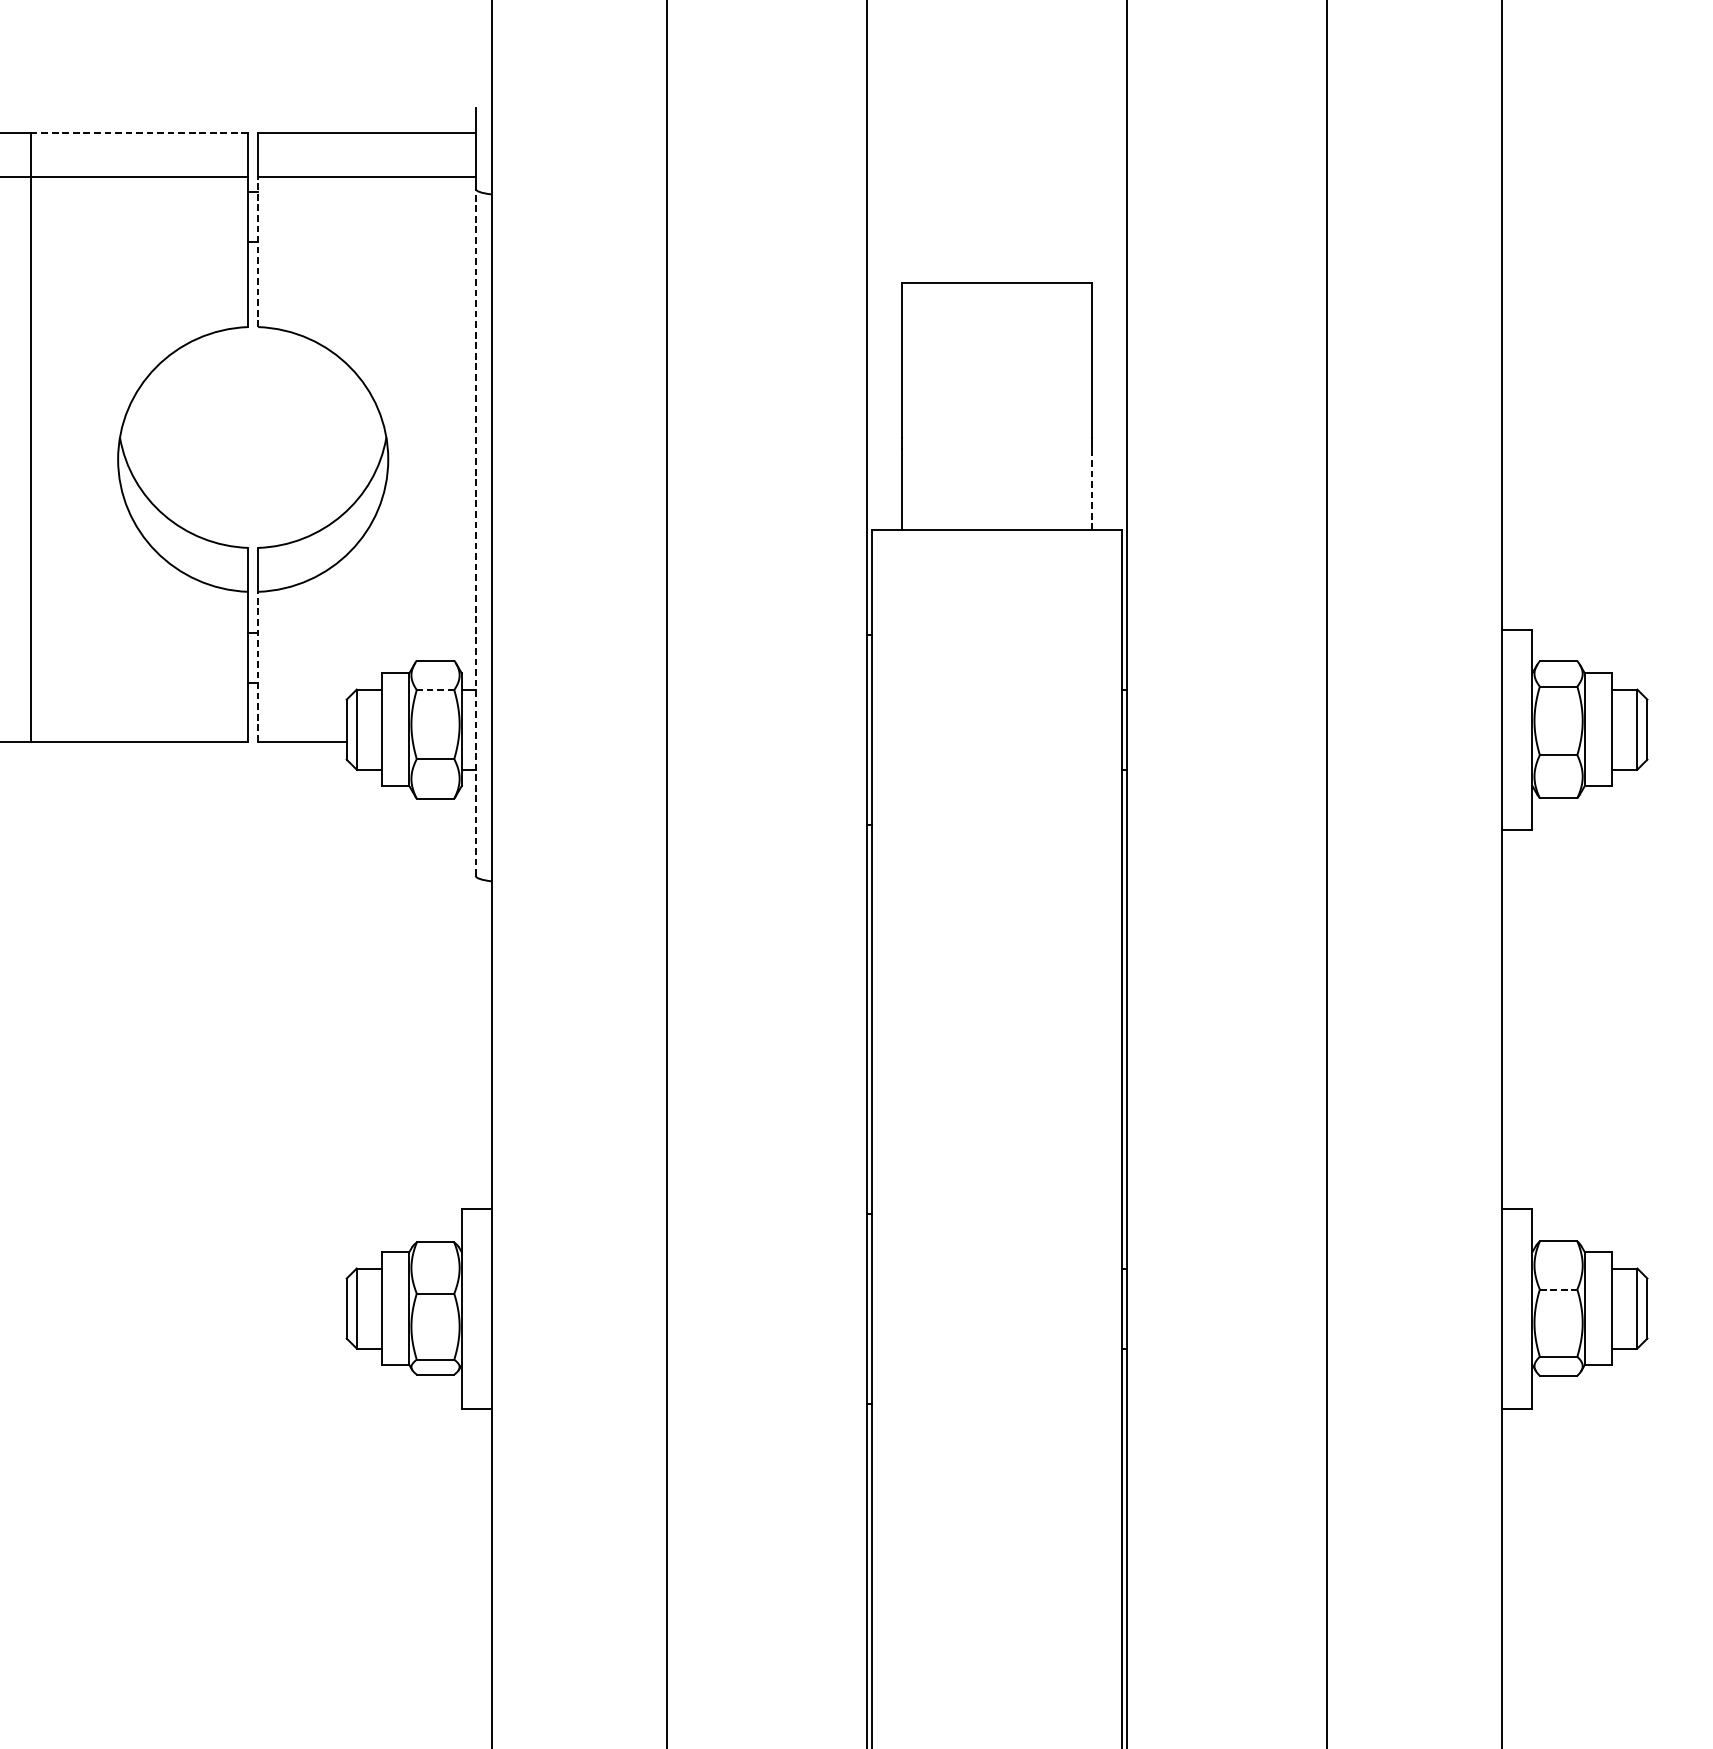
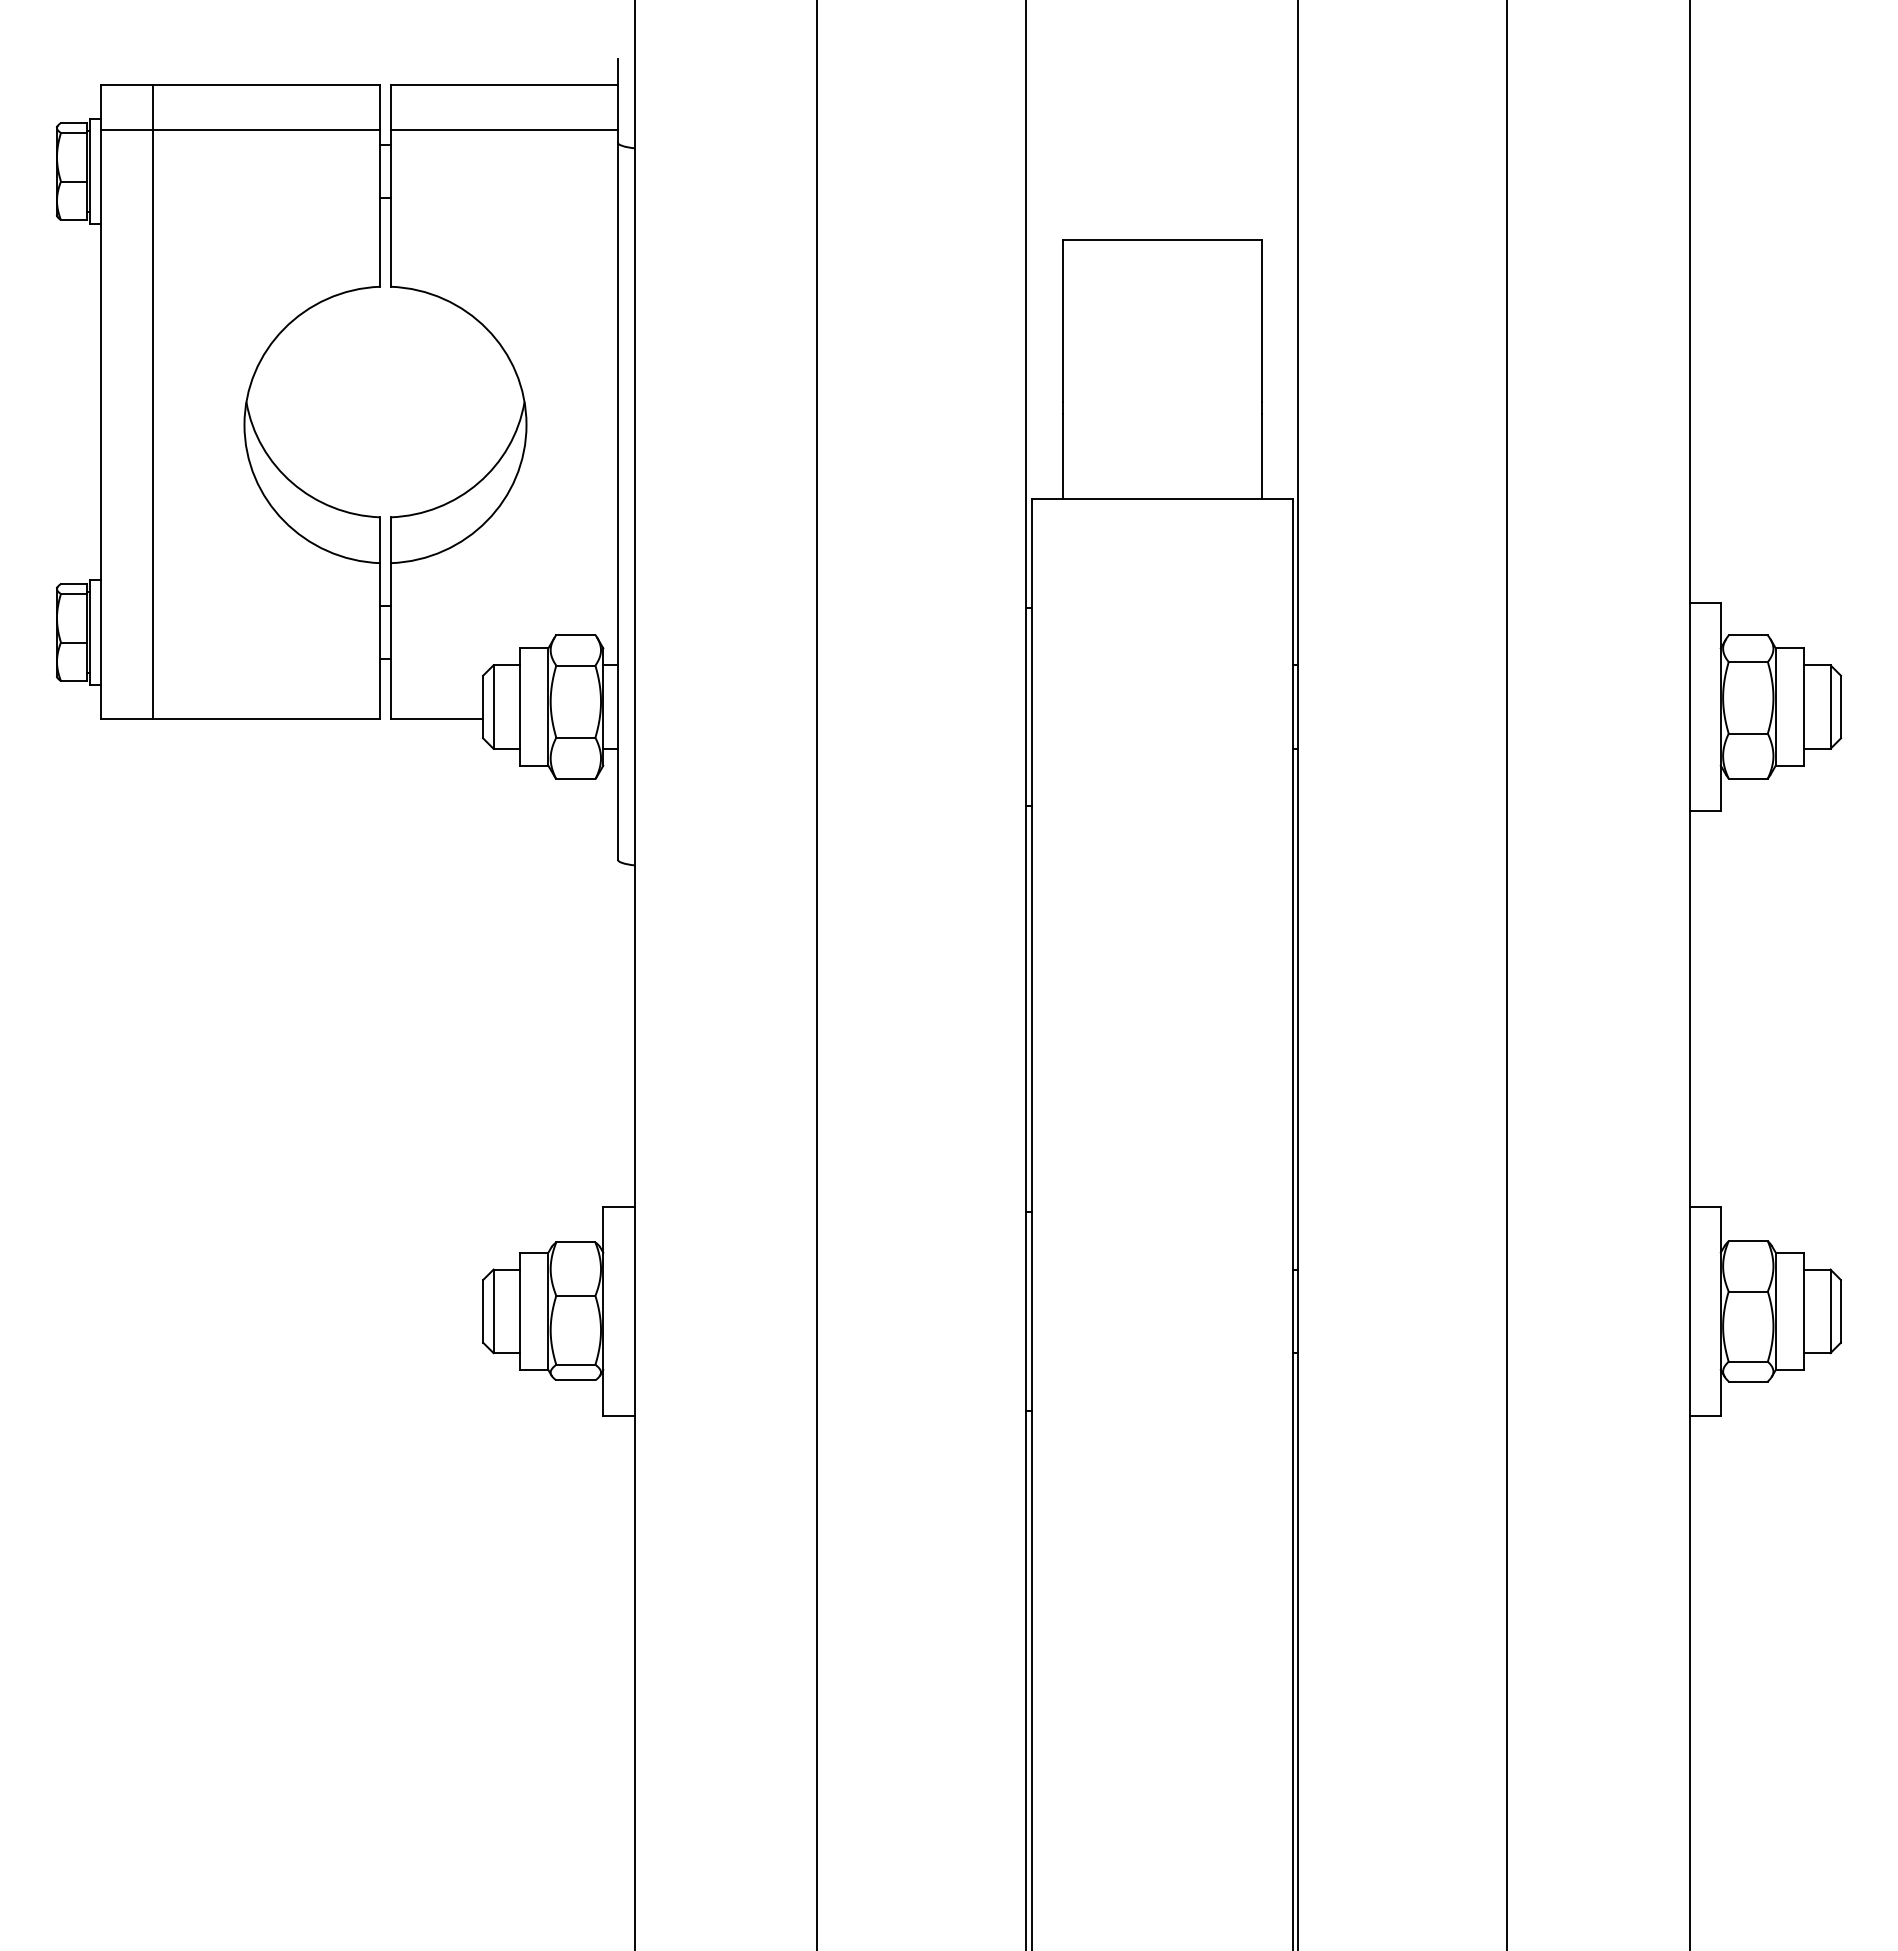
line: (139, 133) -> (266, 84), dashed -> solid
line: (257, 252) -> (390, 208), dashed -> solid
line: (1092, 489) -> (1261, 456), dashed -> solid
line: (475, 532) -> (617, 501), dashed -> solid
line: (257, 665) -> (390, 640), dashed -> solid
line: (435, 689) -> (575, 665), dashed -> solid
line: (1558, 1289) -> (1748, 1291), dashed -> solid

